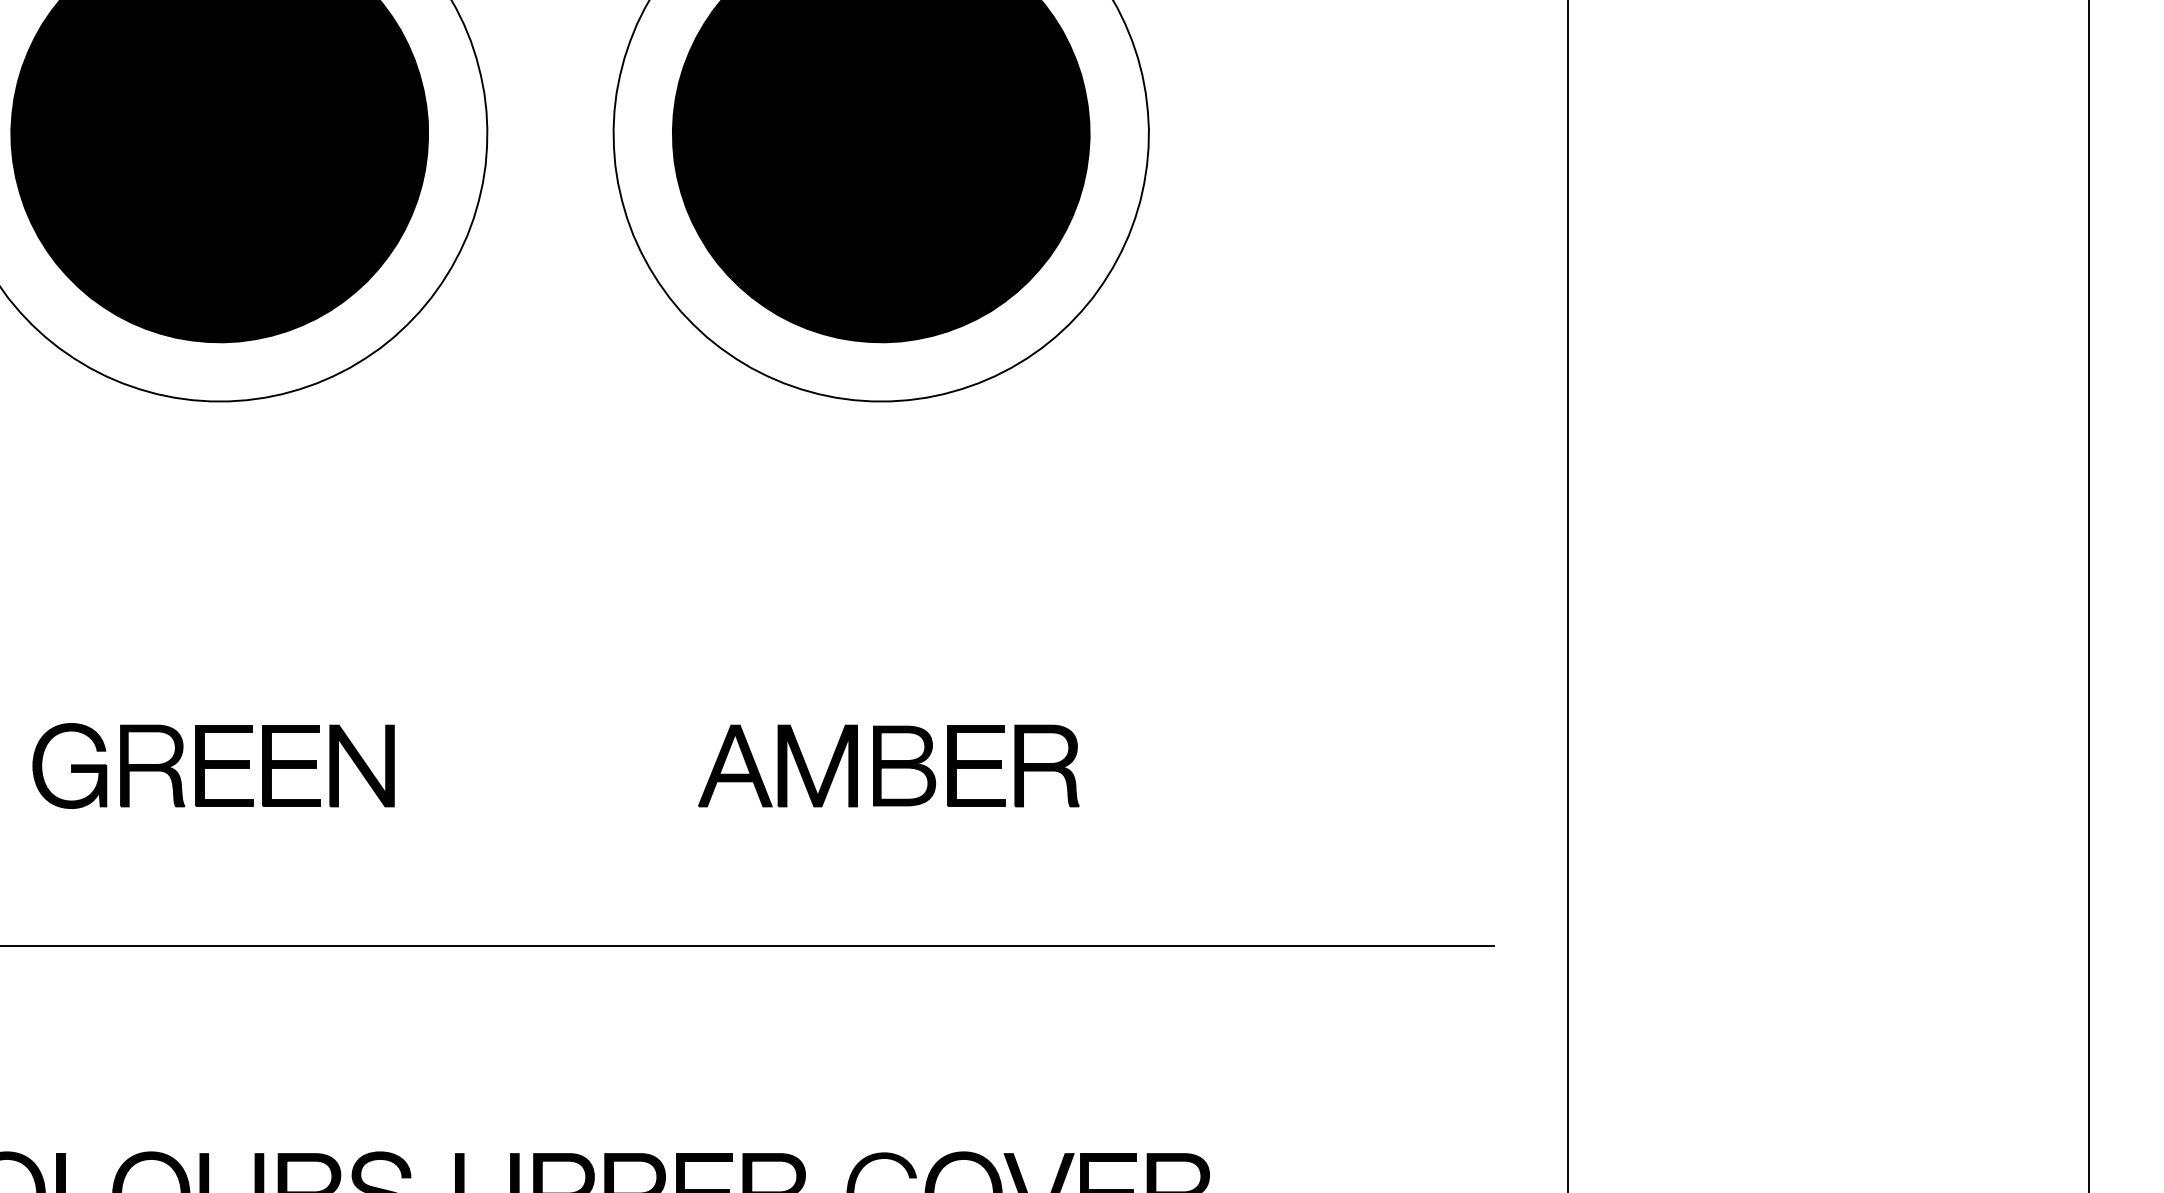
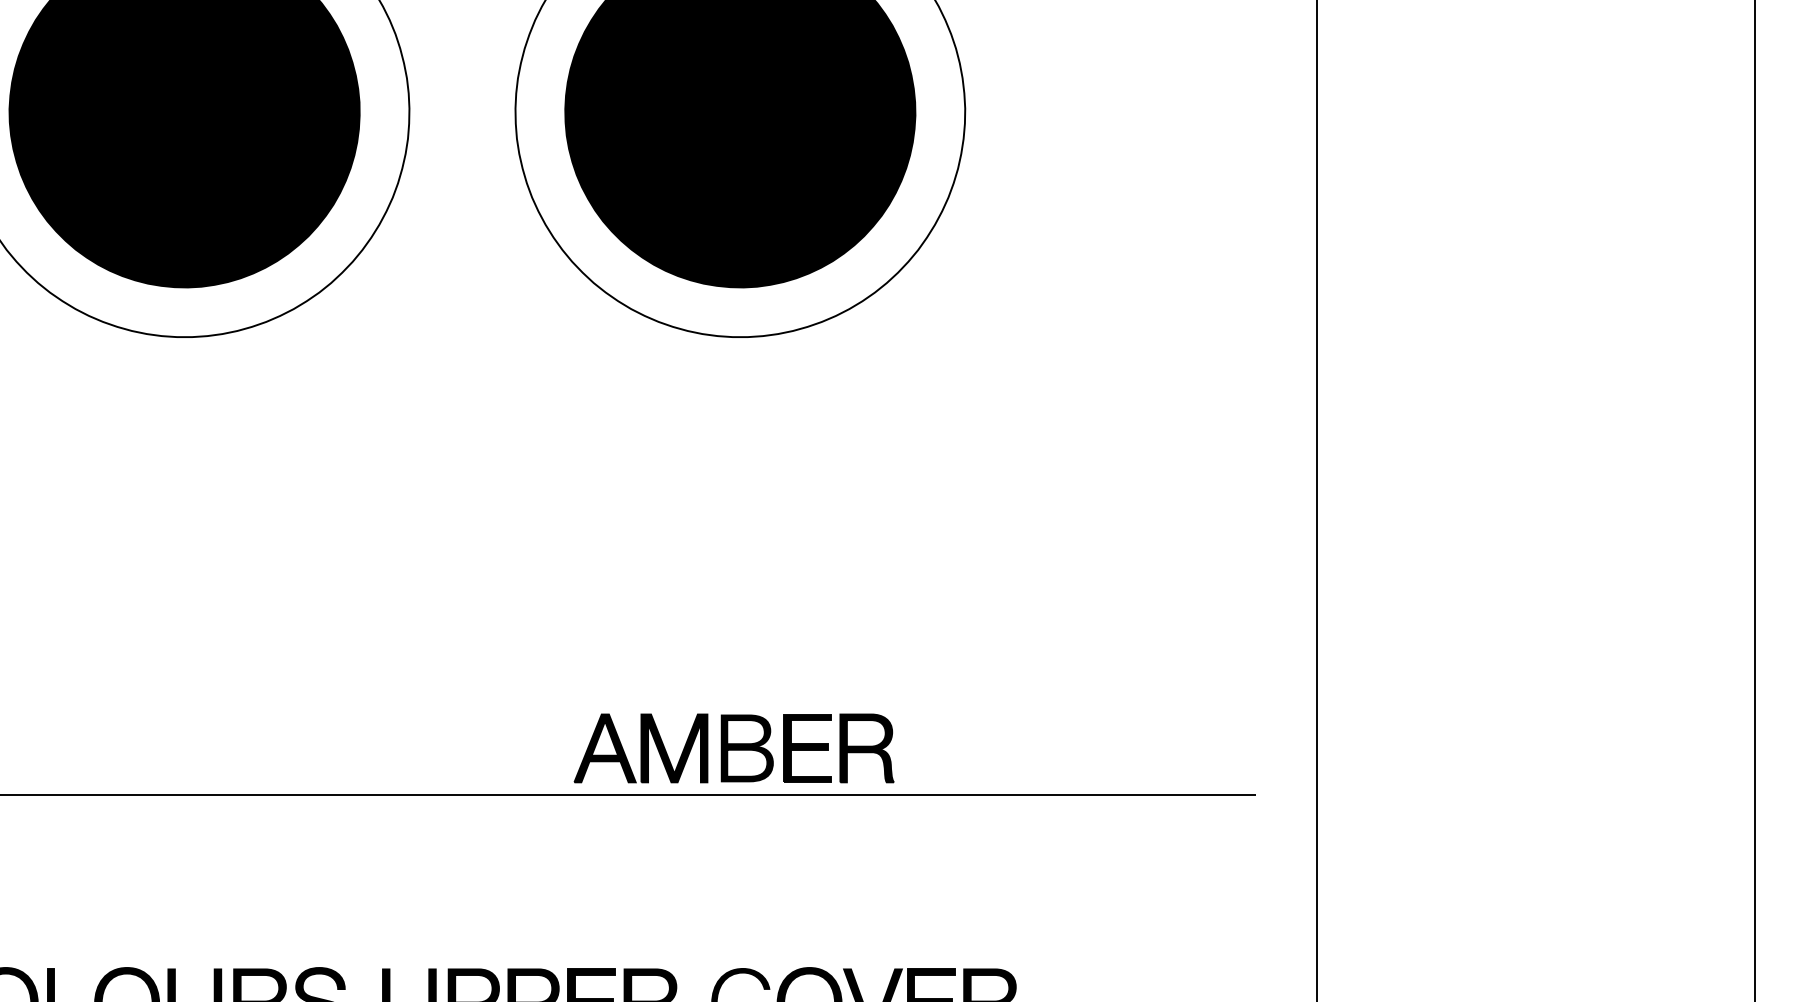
part: (213, 765) -> (179, 642), removed
part: (888, 765) -> (733, 747), moved

